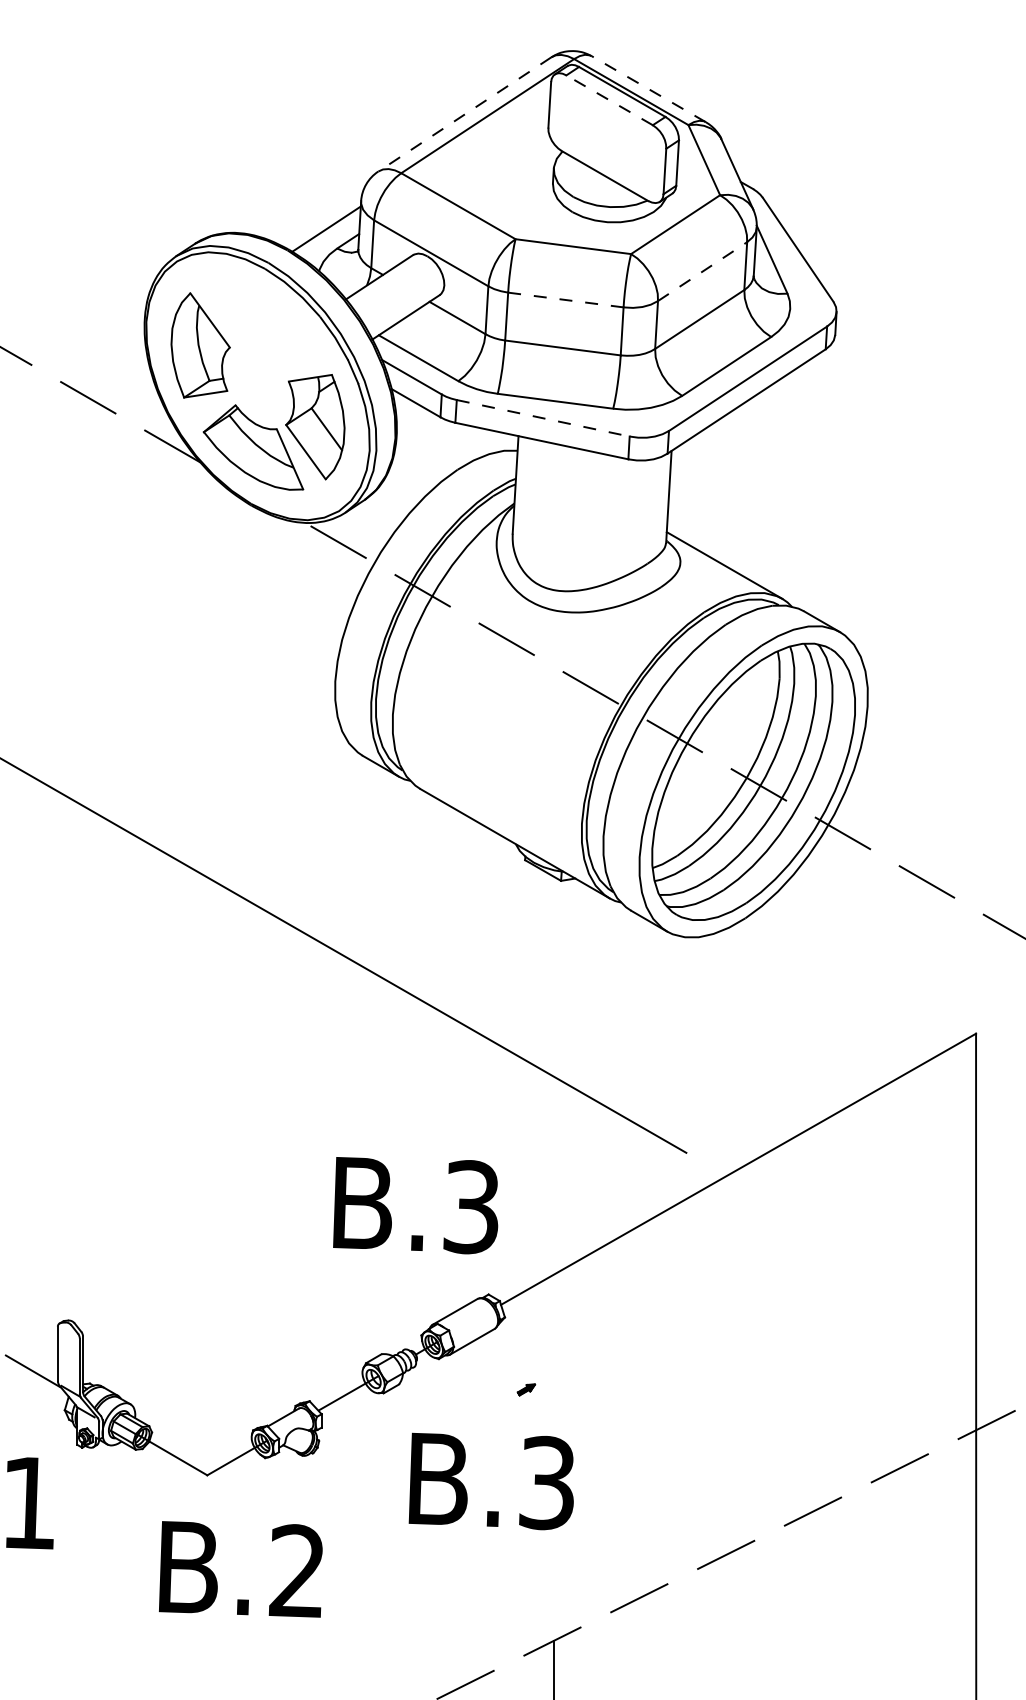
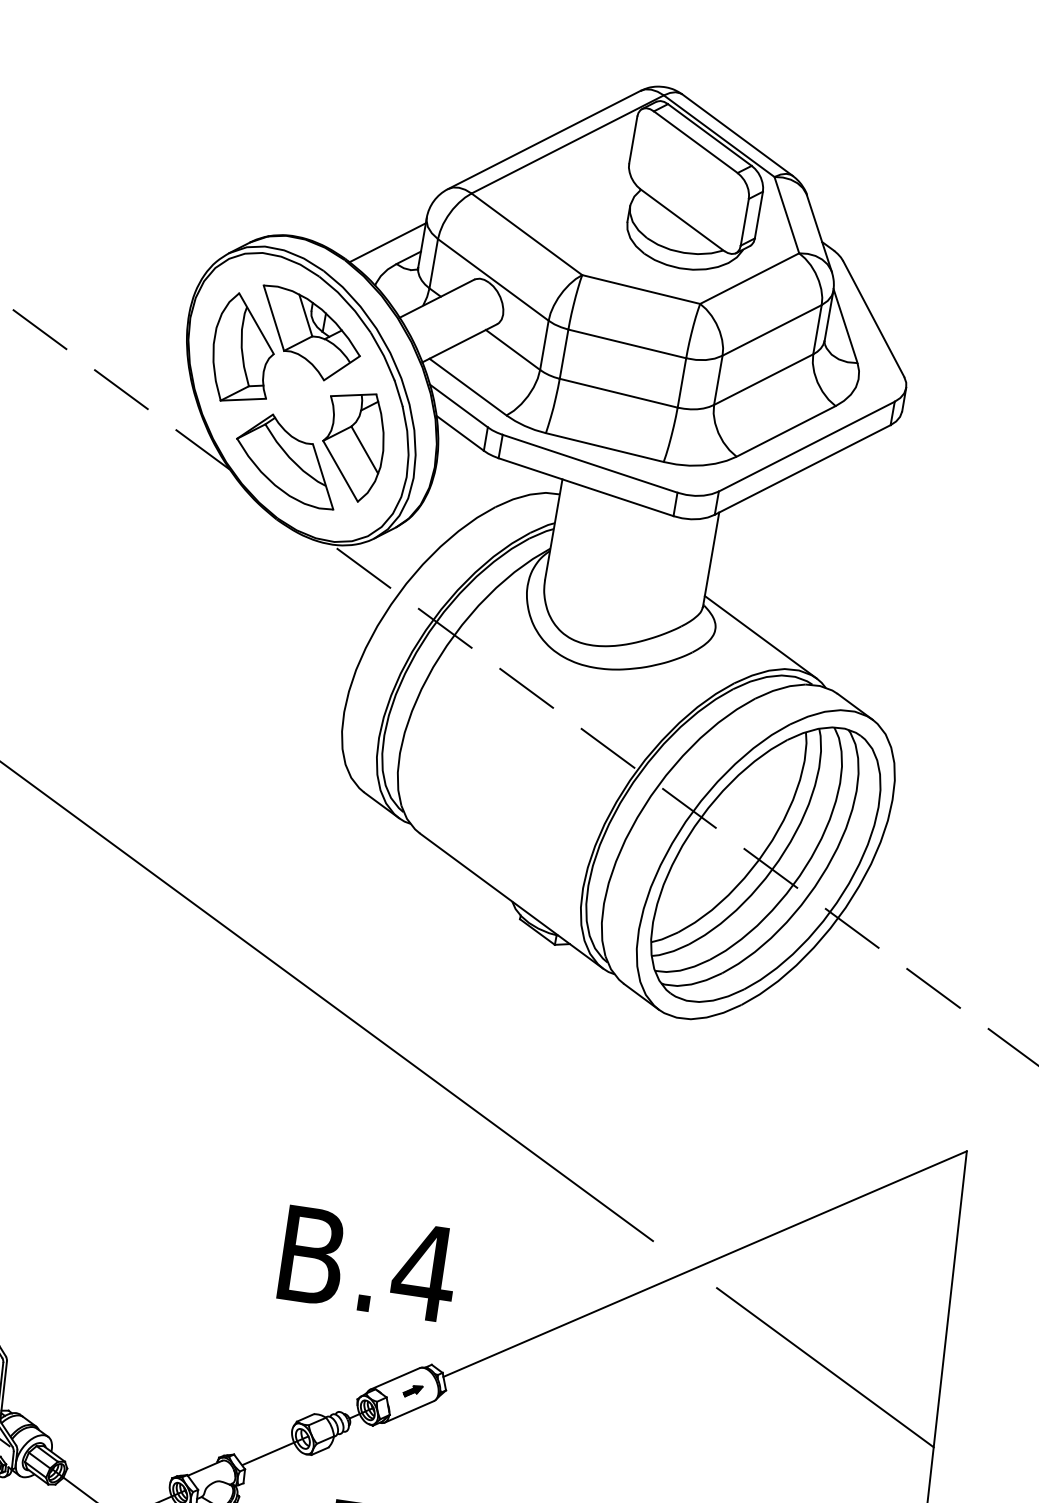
line: (648, 89) -> (737, 135), dashed -> solid
line: (609, 100) -> (695, 142), dashed -> solid
line: (464, 114) -> (543, 140), dashed -> solid
line: (703, 271) -> (773, 330), dashed -> solid
line: (566, 300) -> (627, 344), dashed -> solid
part: (262, 324) -> (310, 334), added
line: (543, 418) -> (590, 464), dashed -> solid
text: (470, 1207) -> (423, 1272), B.3 -> B.4
line: (864, 1254) -> (825, 1366), added
part: (526, 1389) -> (413, 1390), moved

